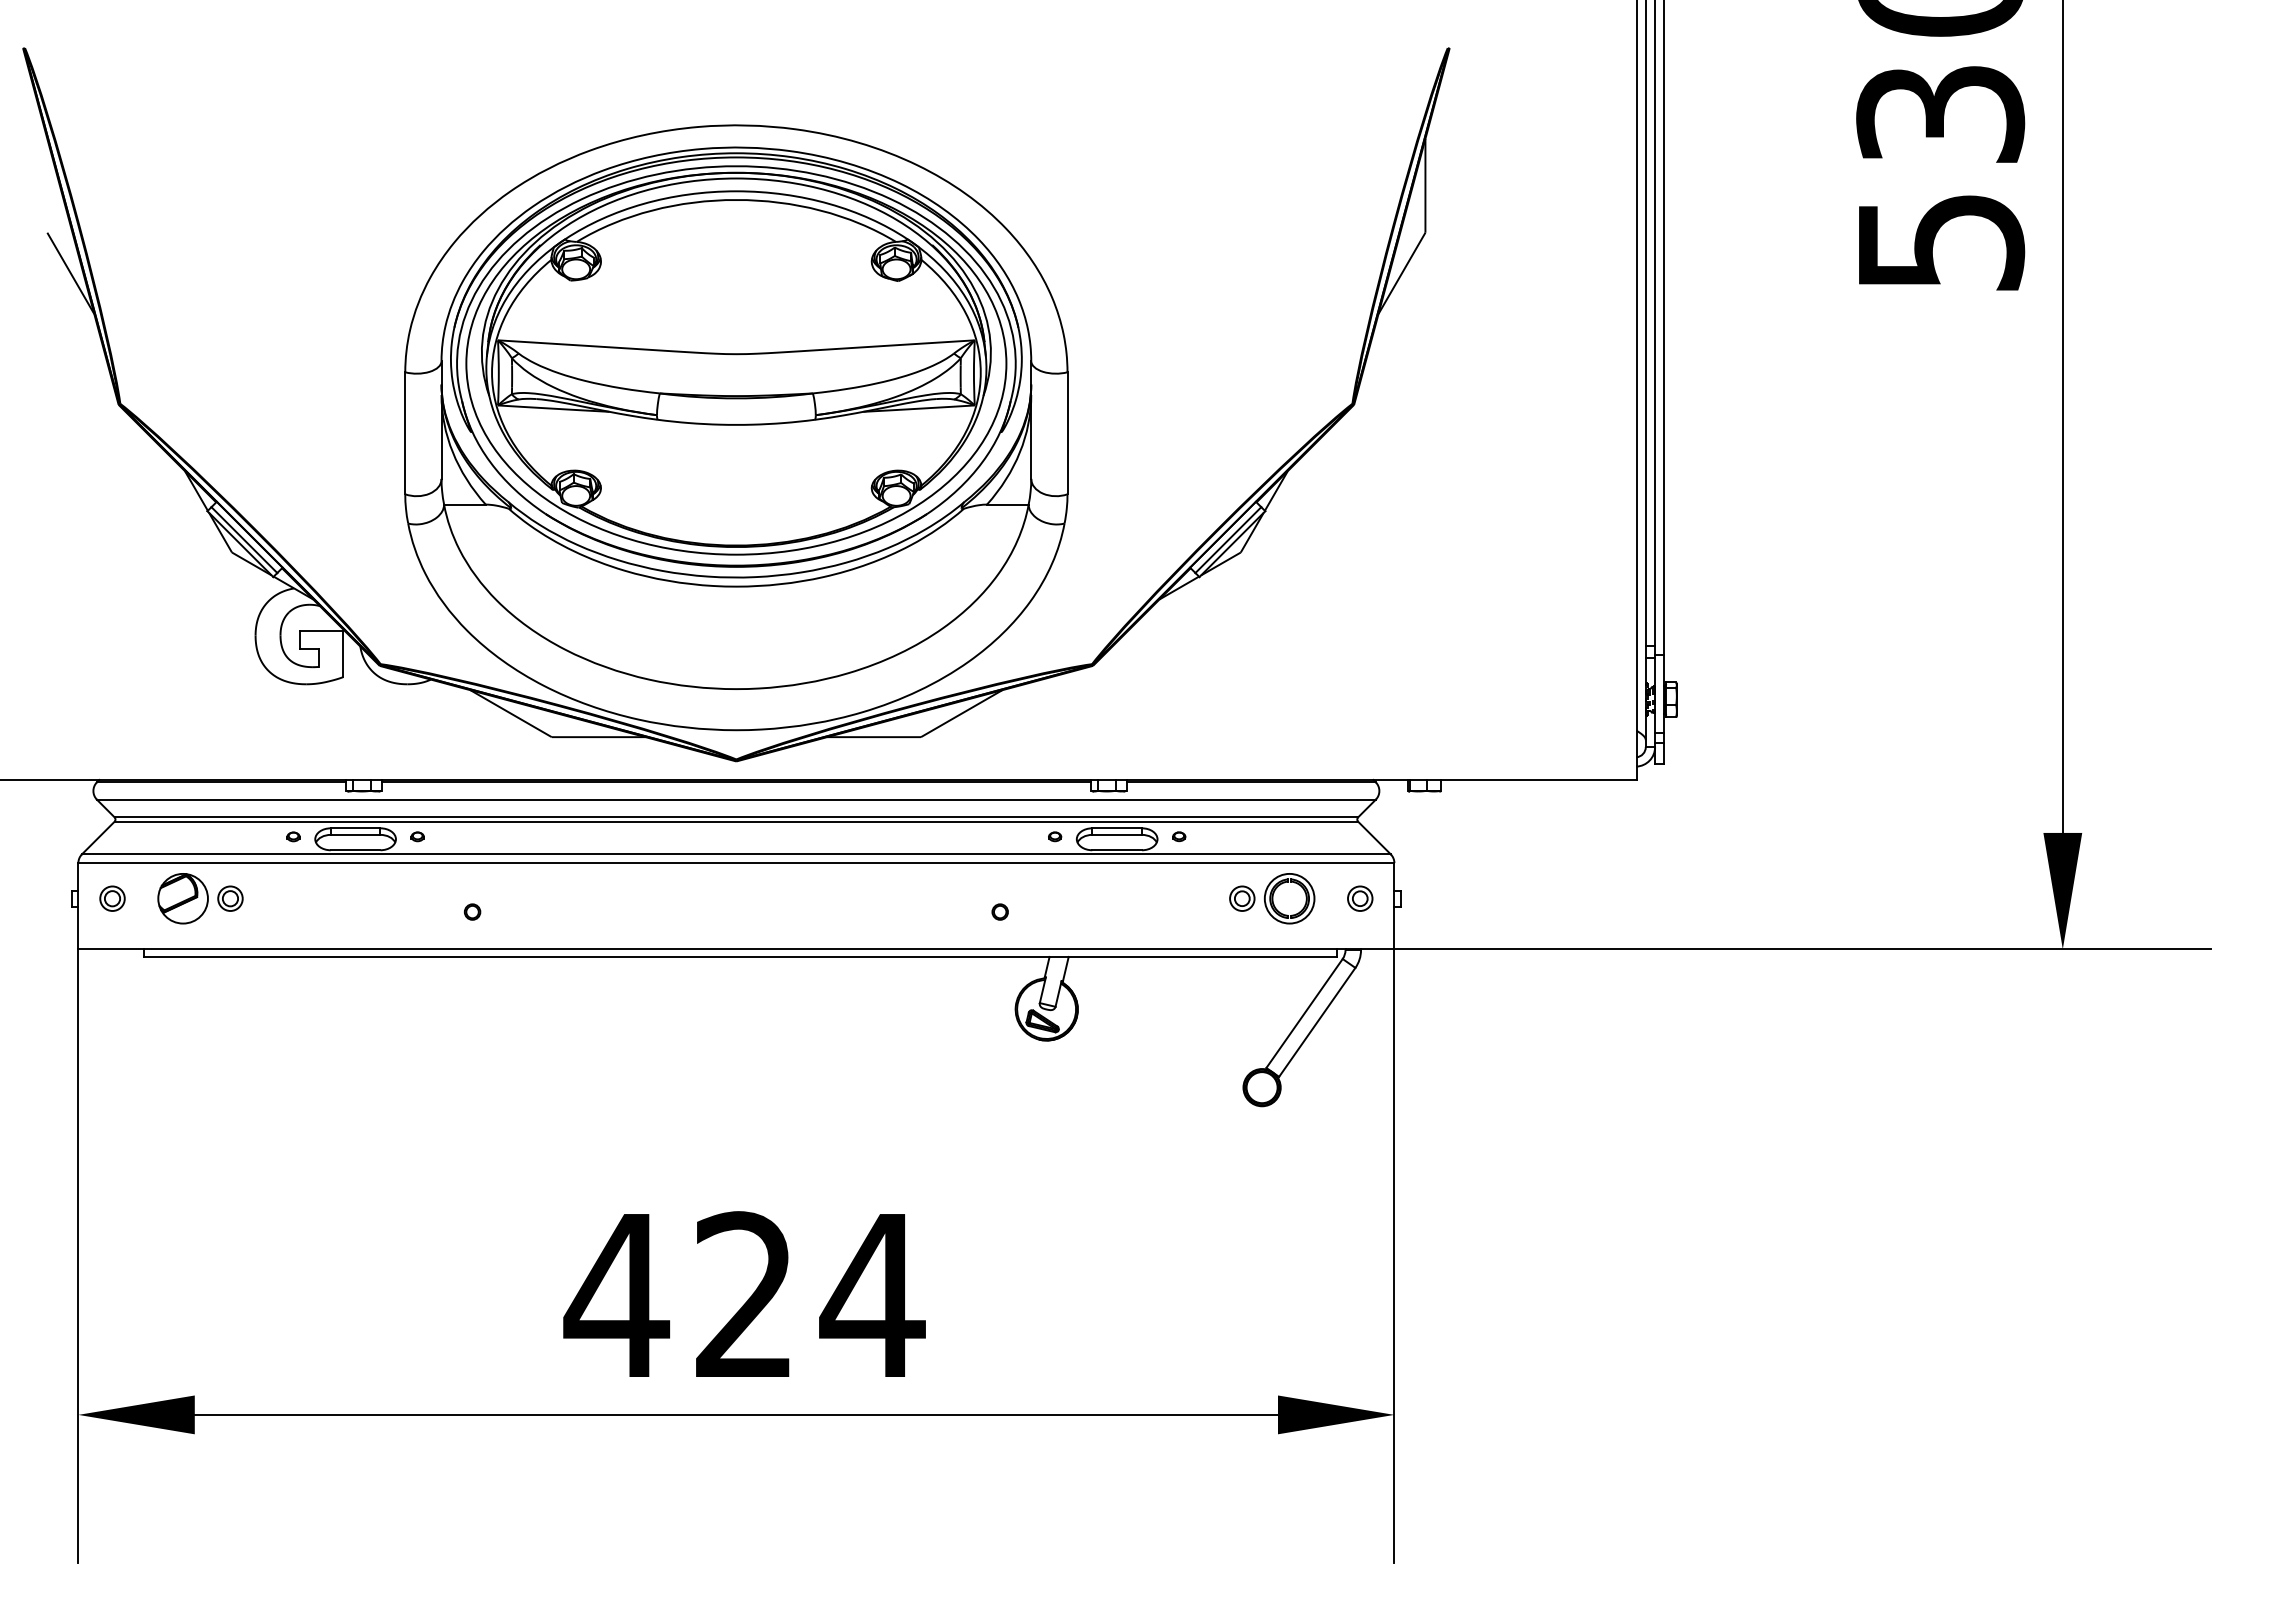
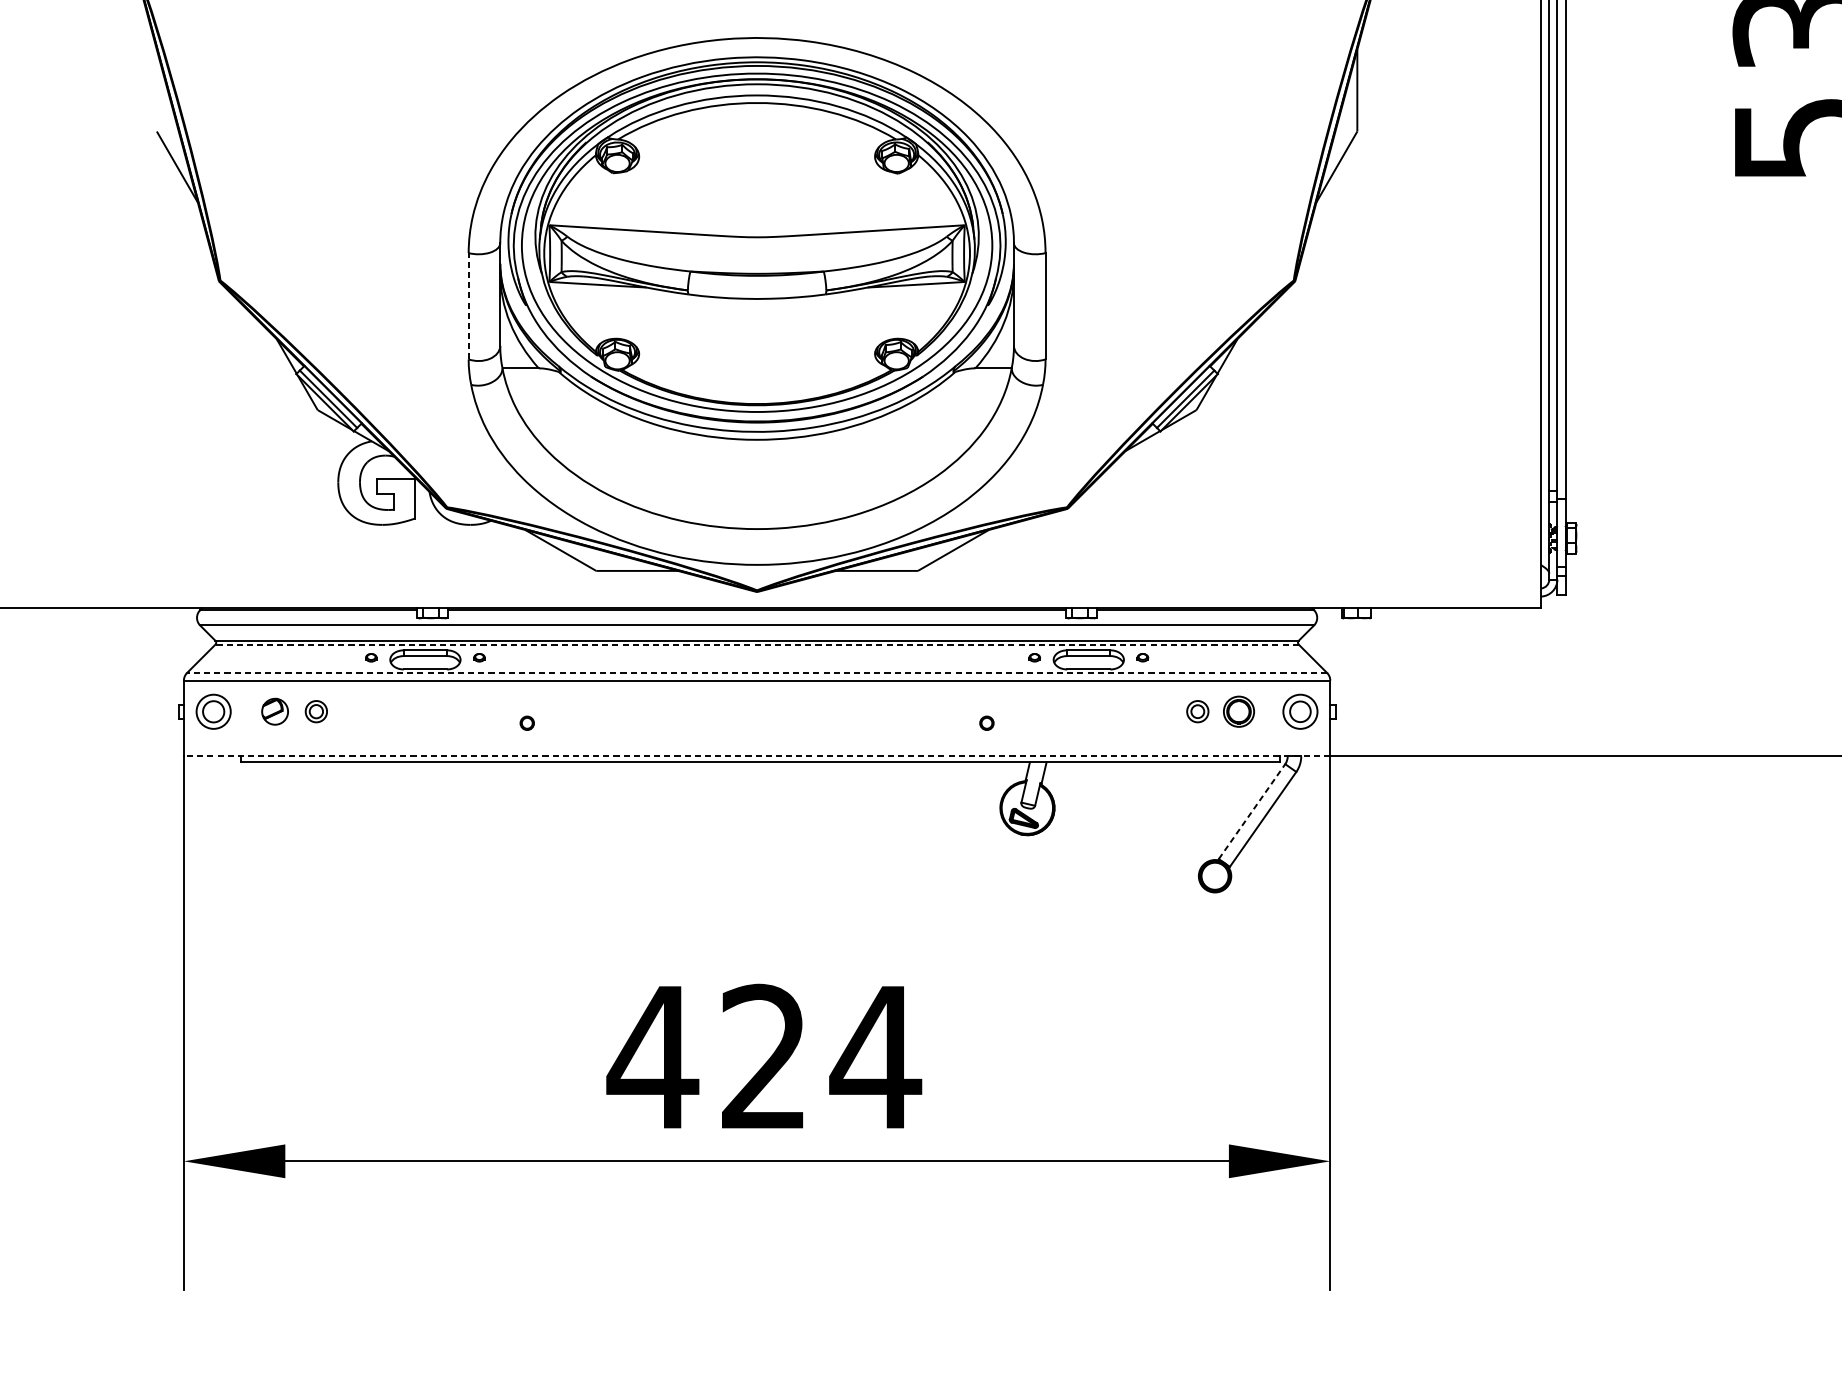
line: (405, 433) -> (468, 306), solid -> dashed
line: (736, 821) -> (757, 644), solid -> dashed
line: (735, 854) -> (756, 673), solid -> dashed
part: (112, 898) -> (213, 711), size x1.6
part: (182, 898) -> (274, 711), size x0.6
part: (1289, 898) -> (1238, 711), size x0.7
part: (1360, 898) -> (1300, 711), size x1.6
line: (735, 949) -> (756, 755), solid -> dashed
line: (1304, 1013) -> (1251, 811), solid -> dashed

